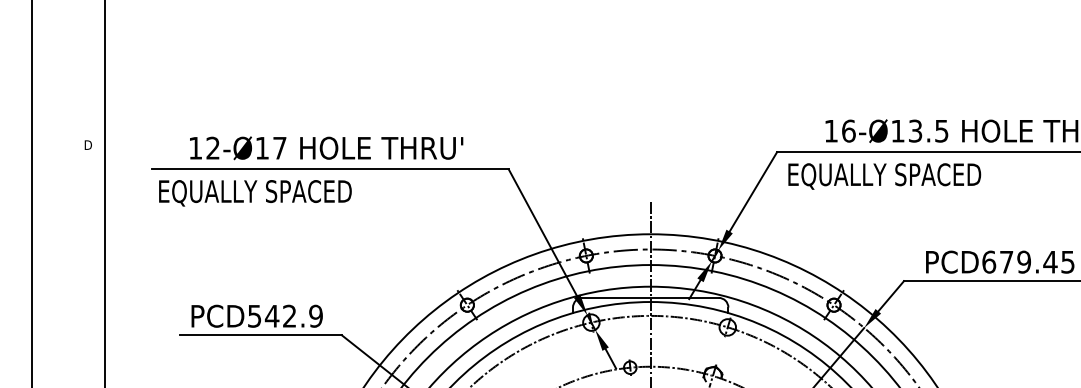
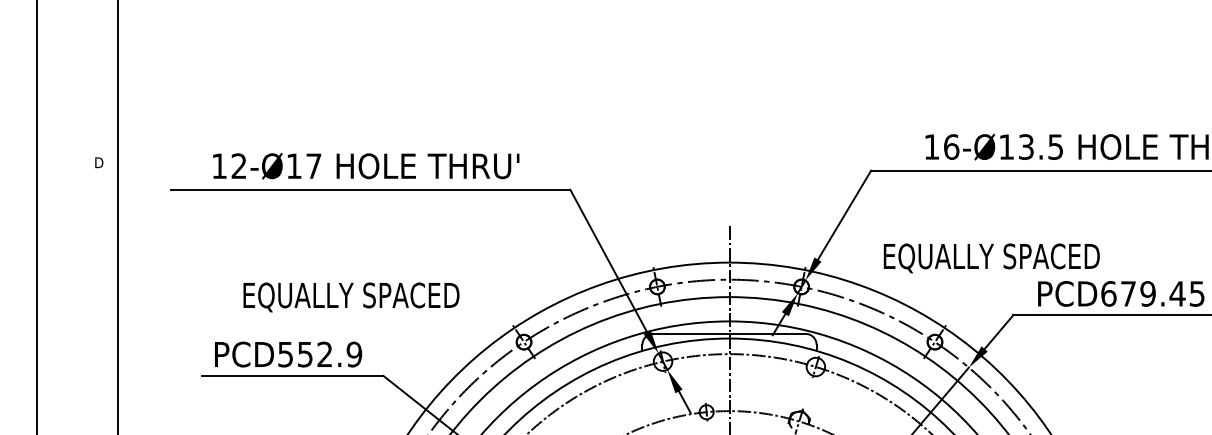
text: (884, 176) -> (991, 258), moved
text: (255, 193) -> (351, 297), moved
text: (271, 316) -> (304, 354), PCD542.9 -> PCD552.9

